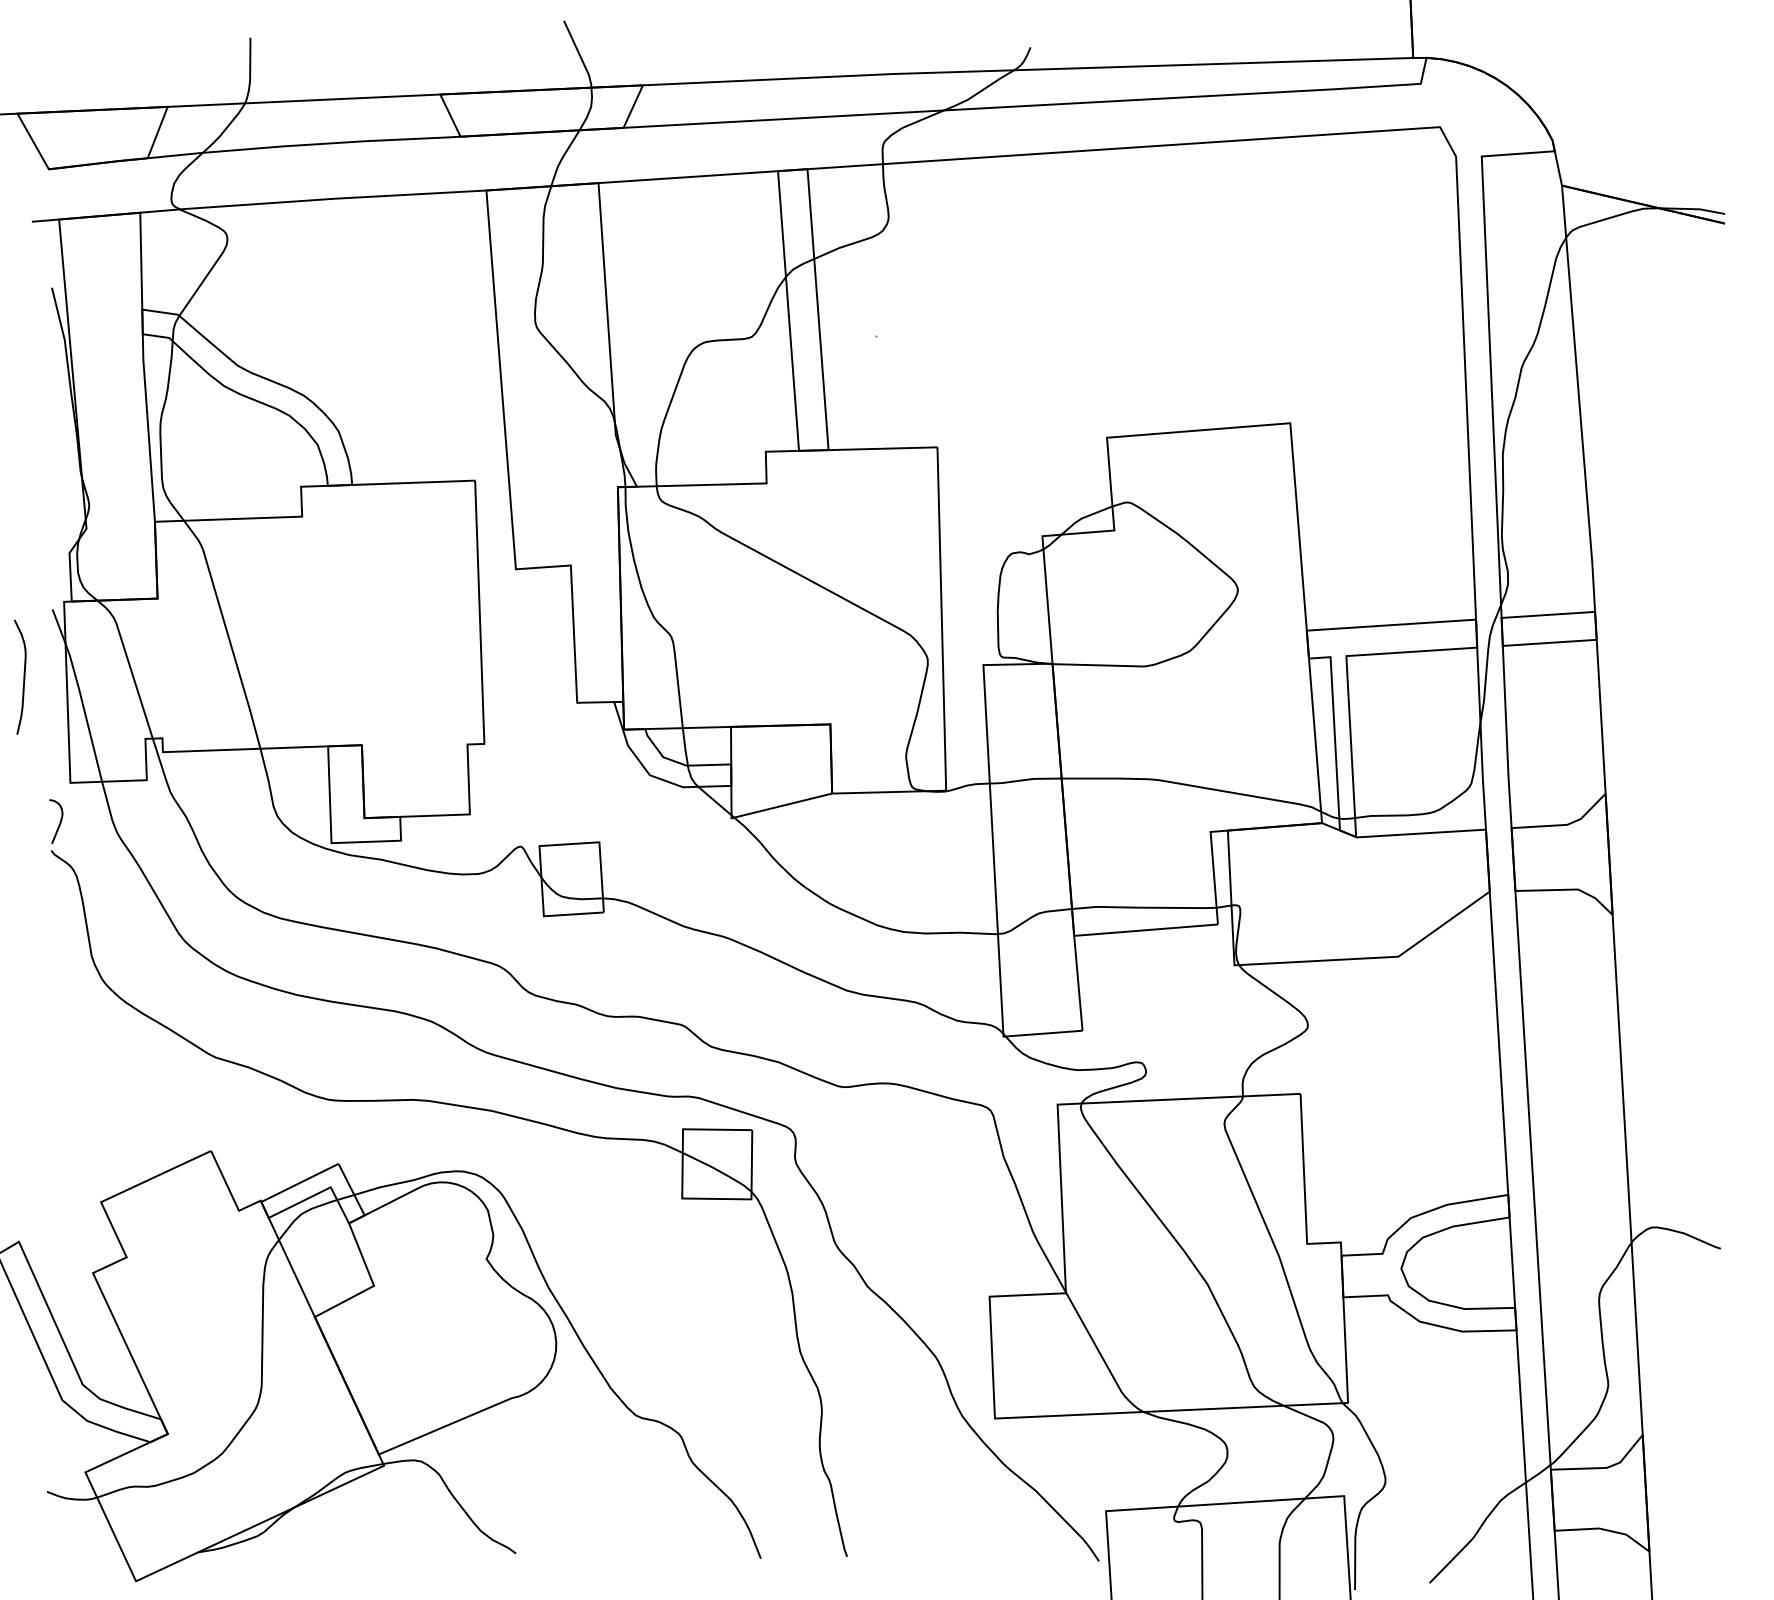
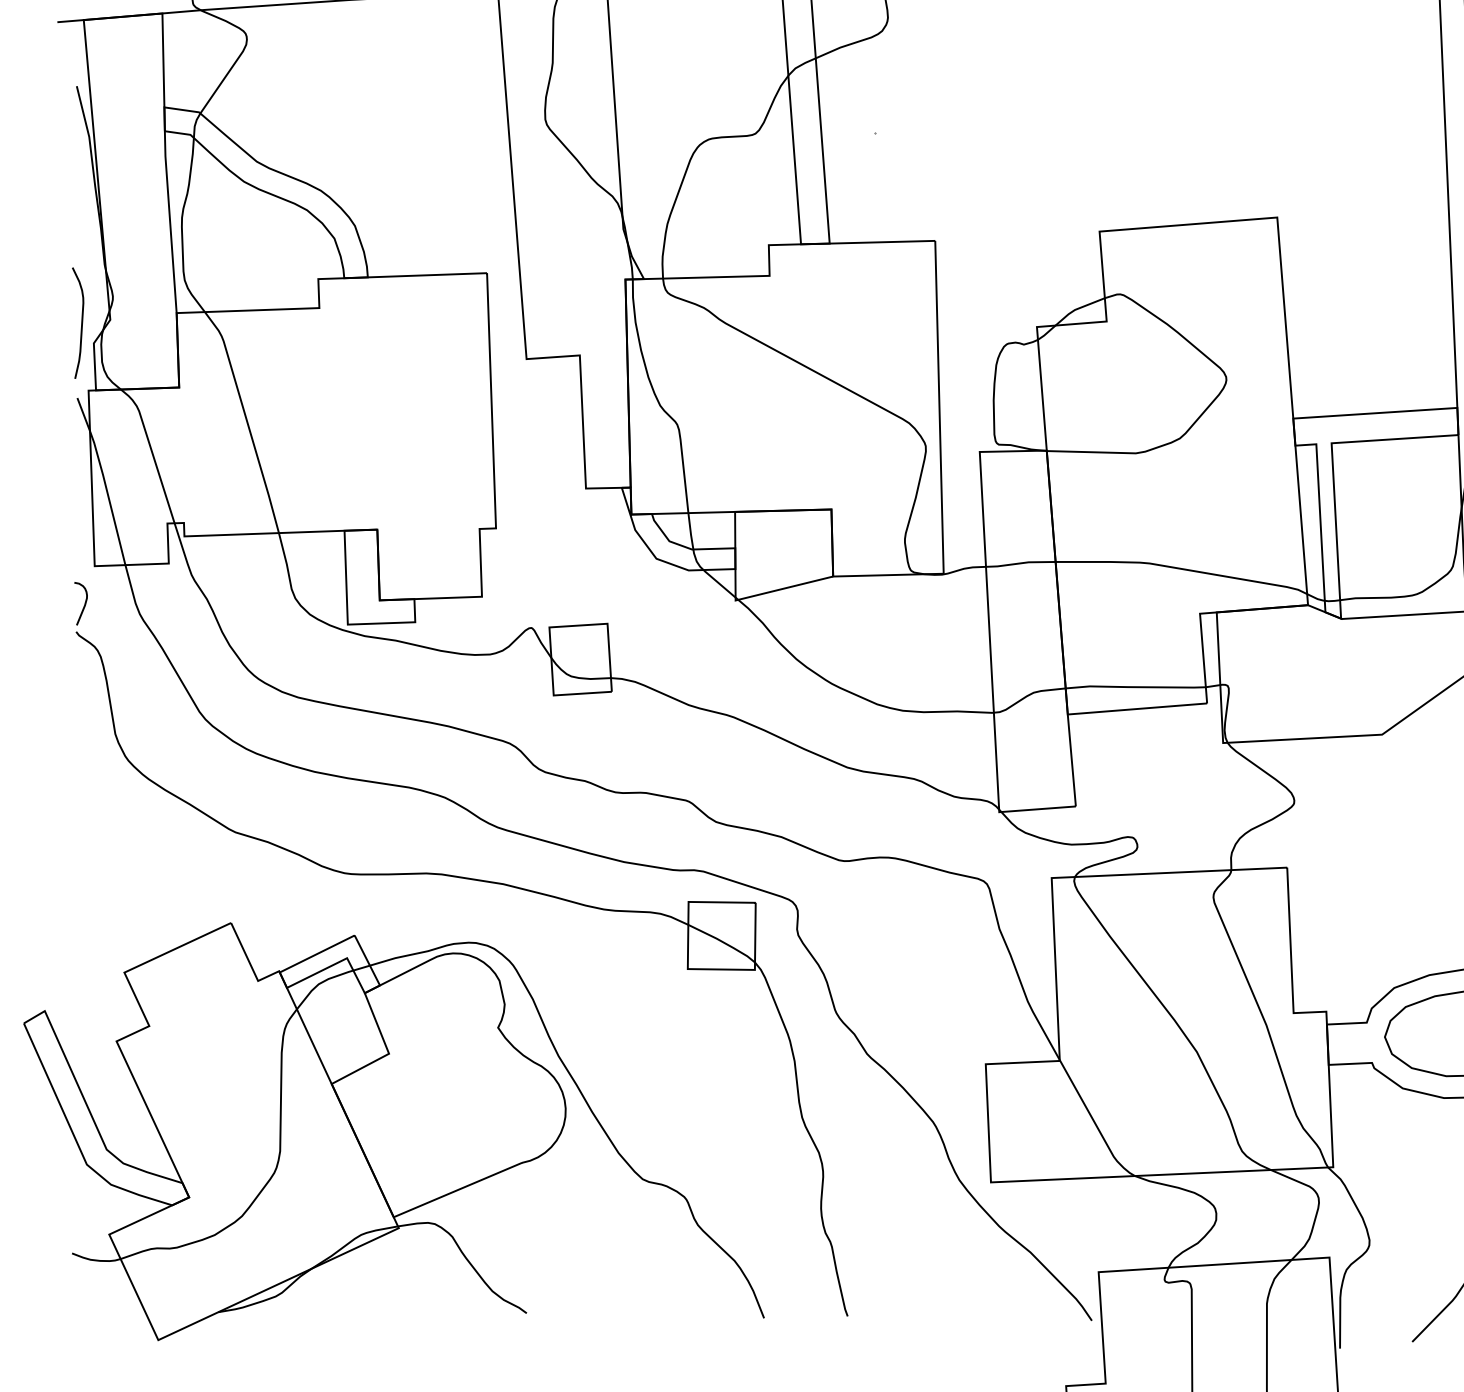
curve: (23, 676) -> (81, 322), moved

